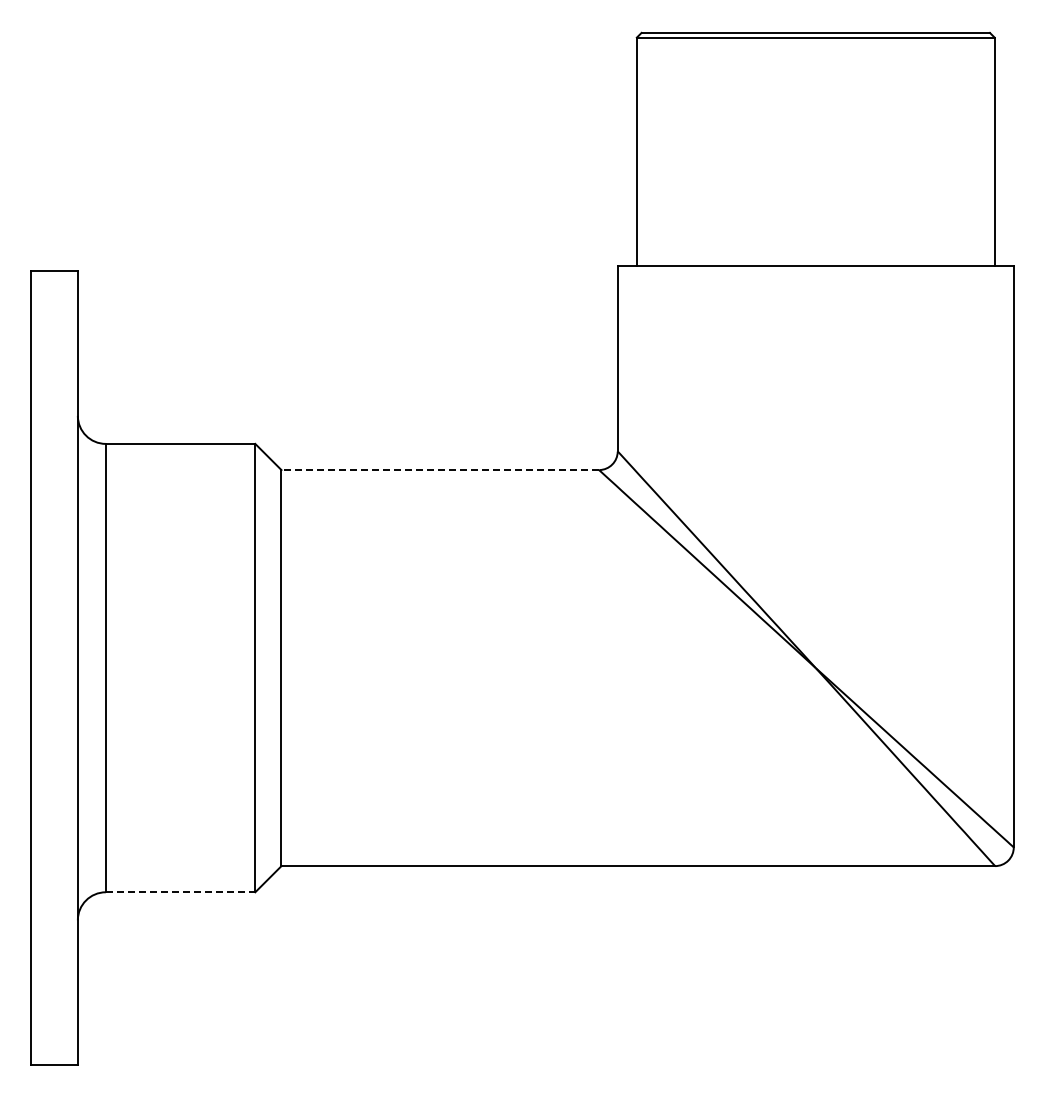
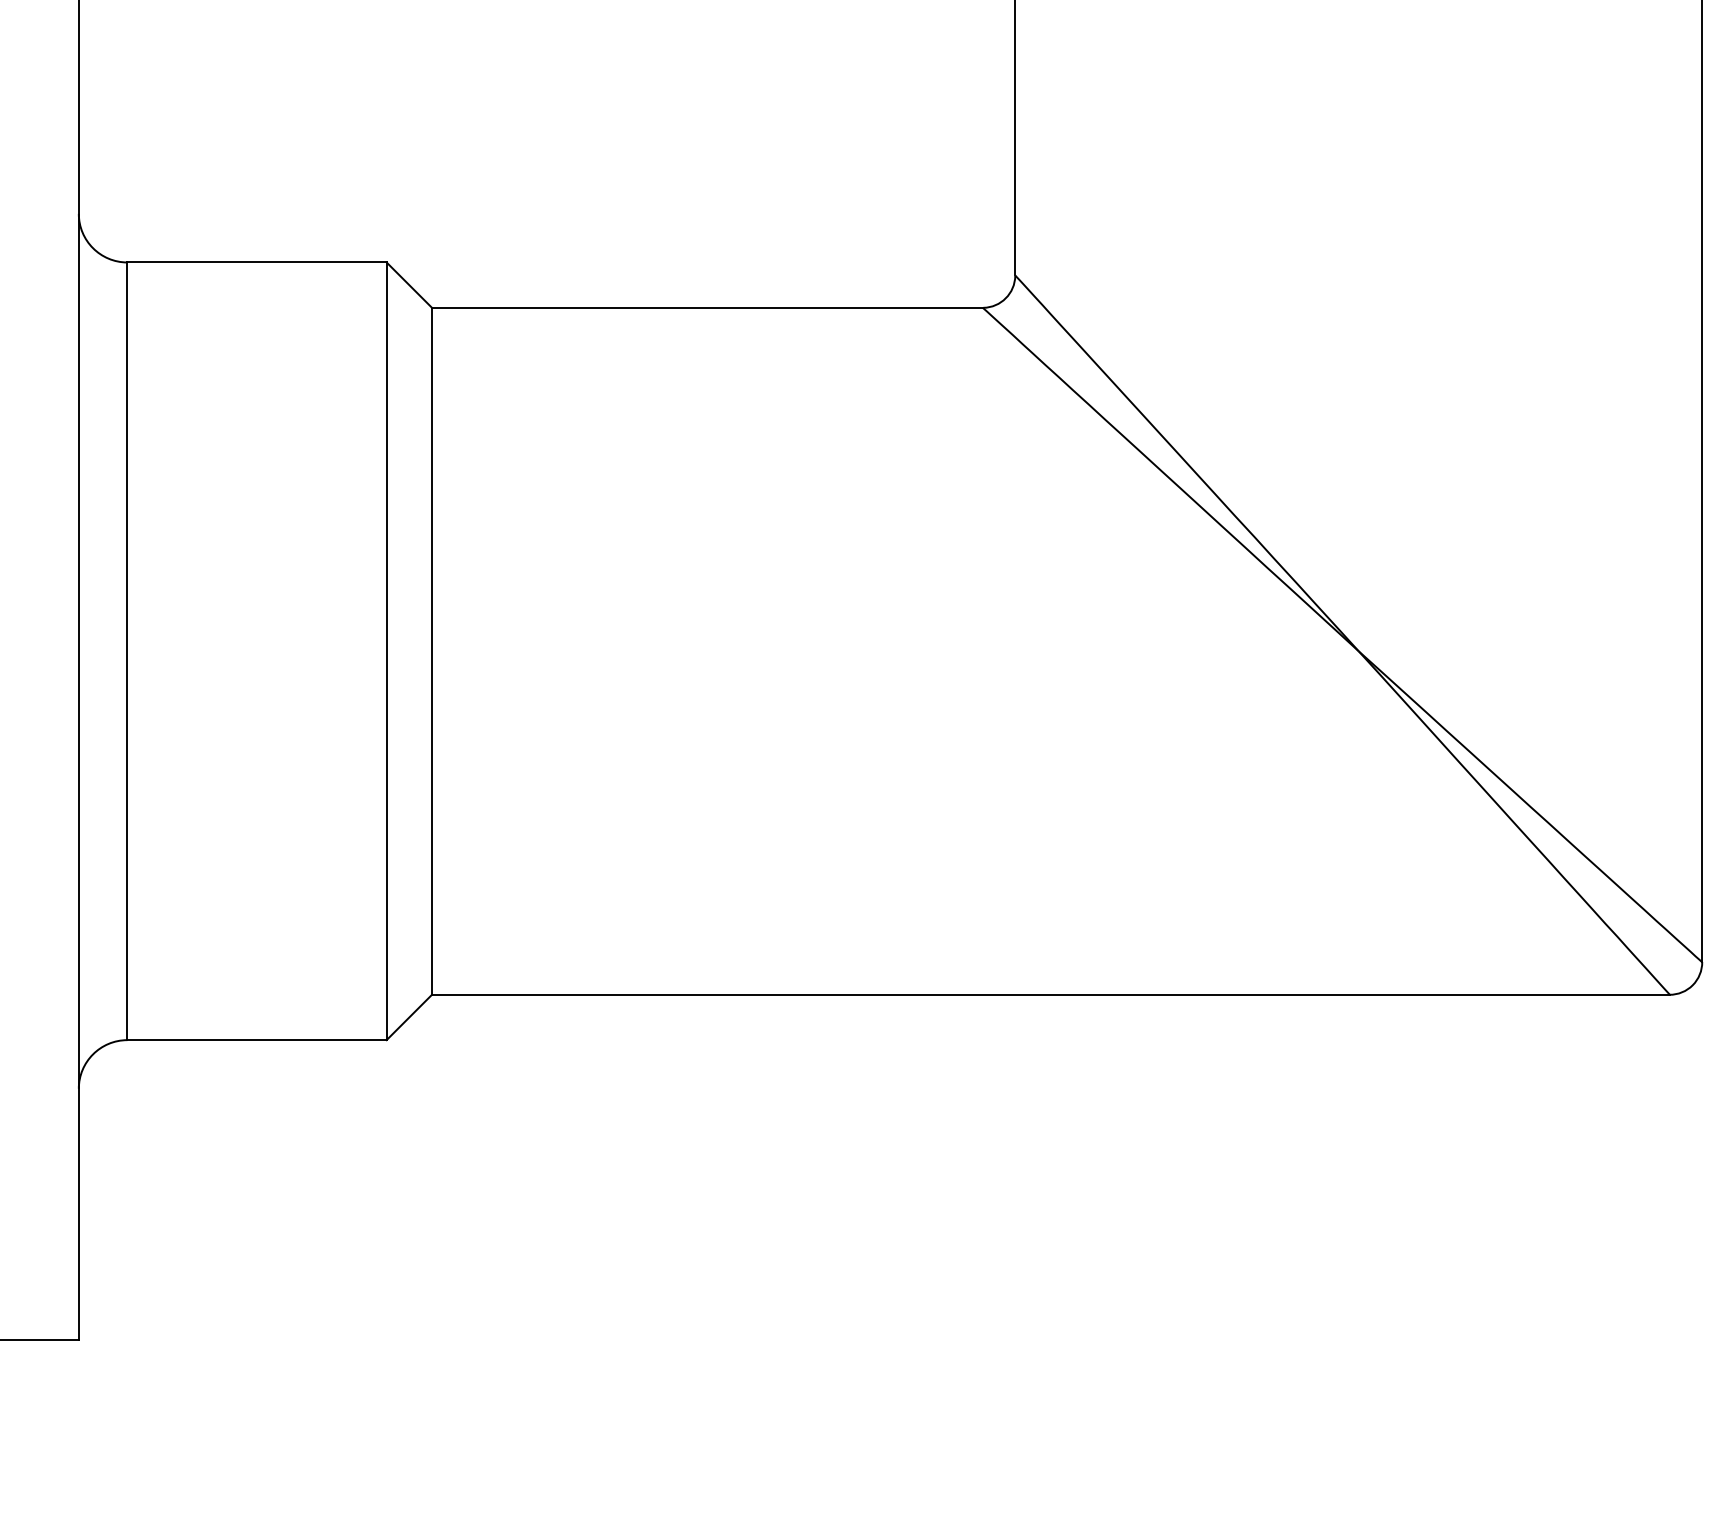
line: (440, 470) -> (707, 308), dashed -> solid
line: (180, 892) -> (256, 1040), dashed -> solid

